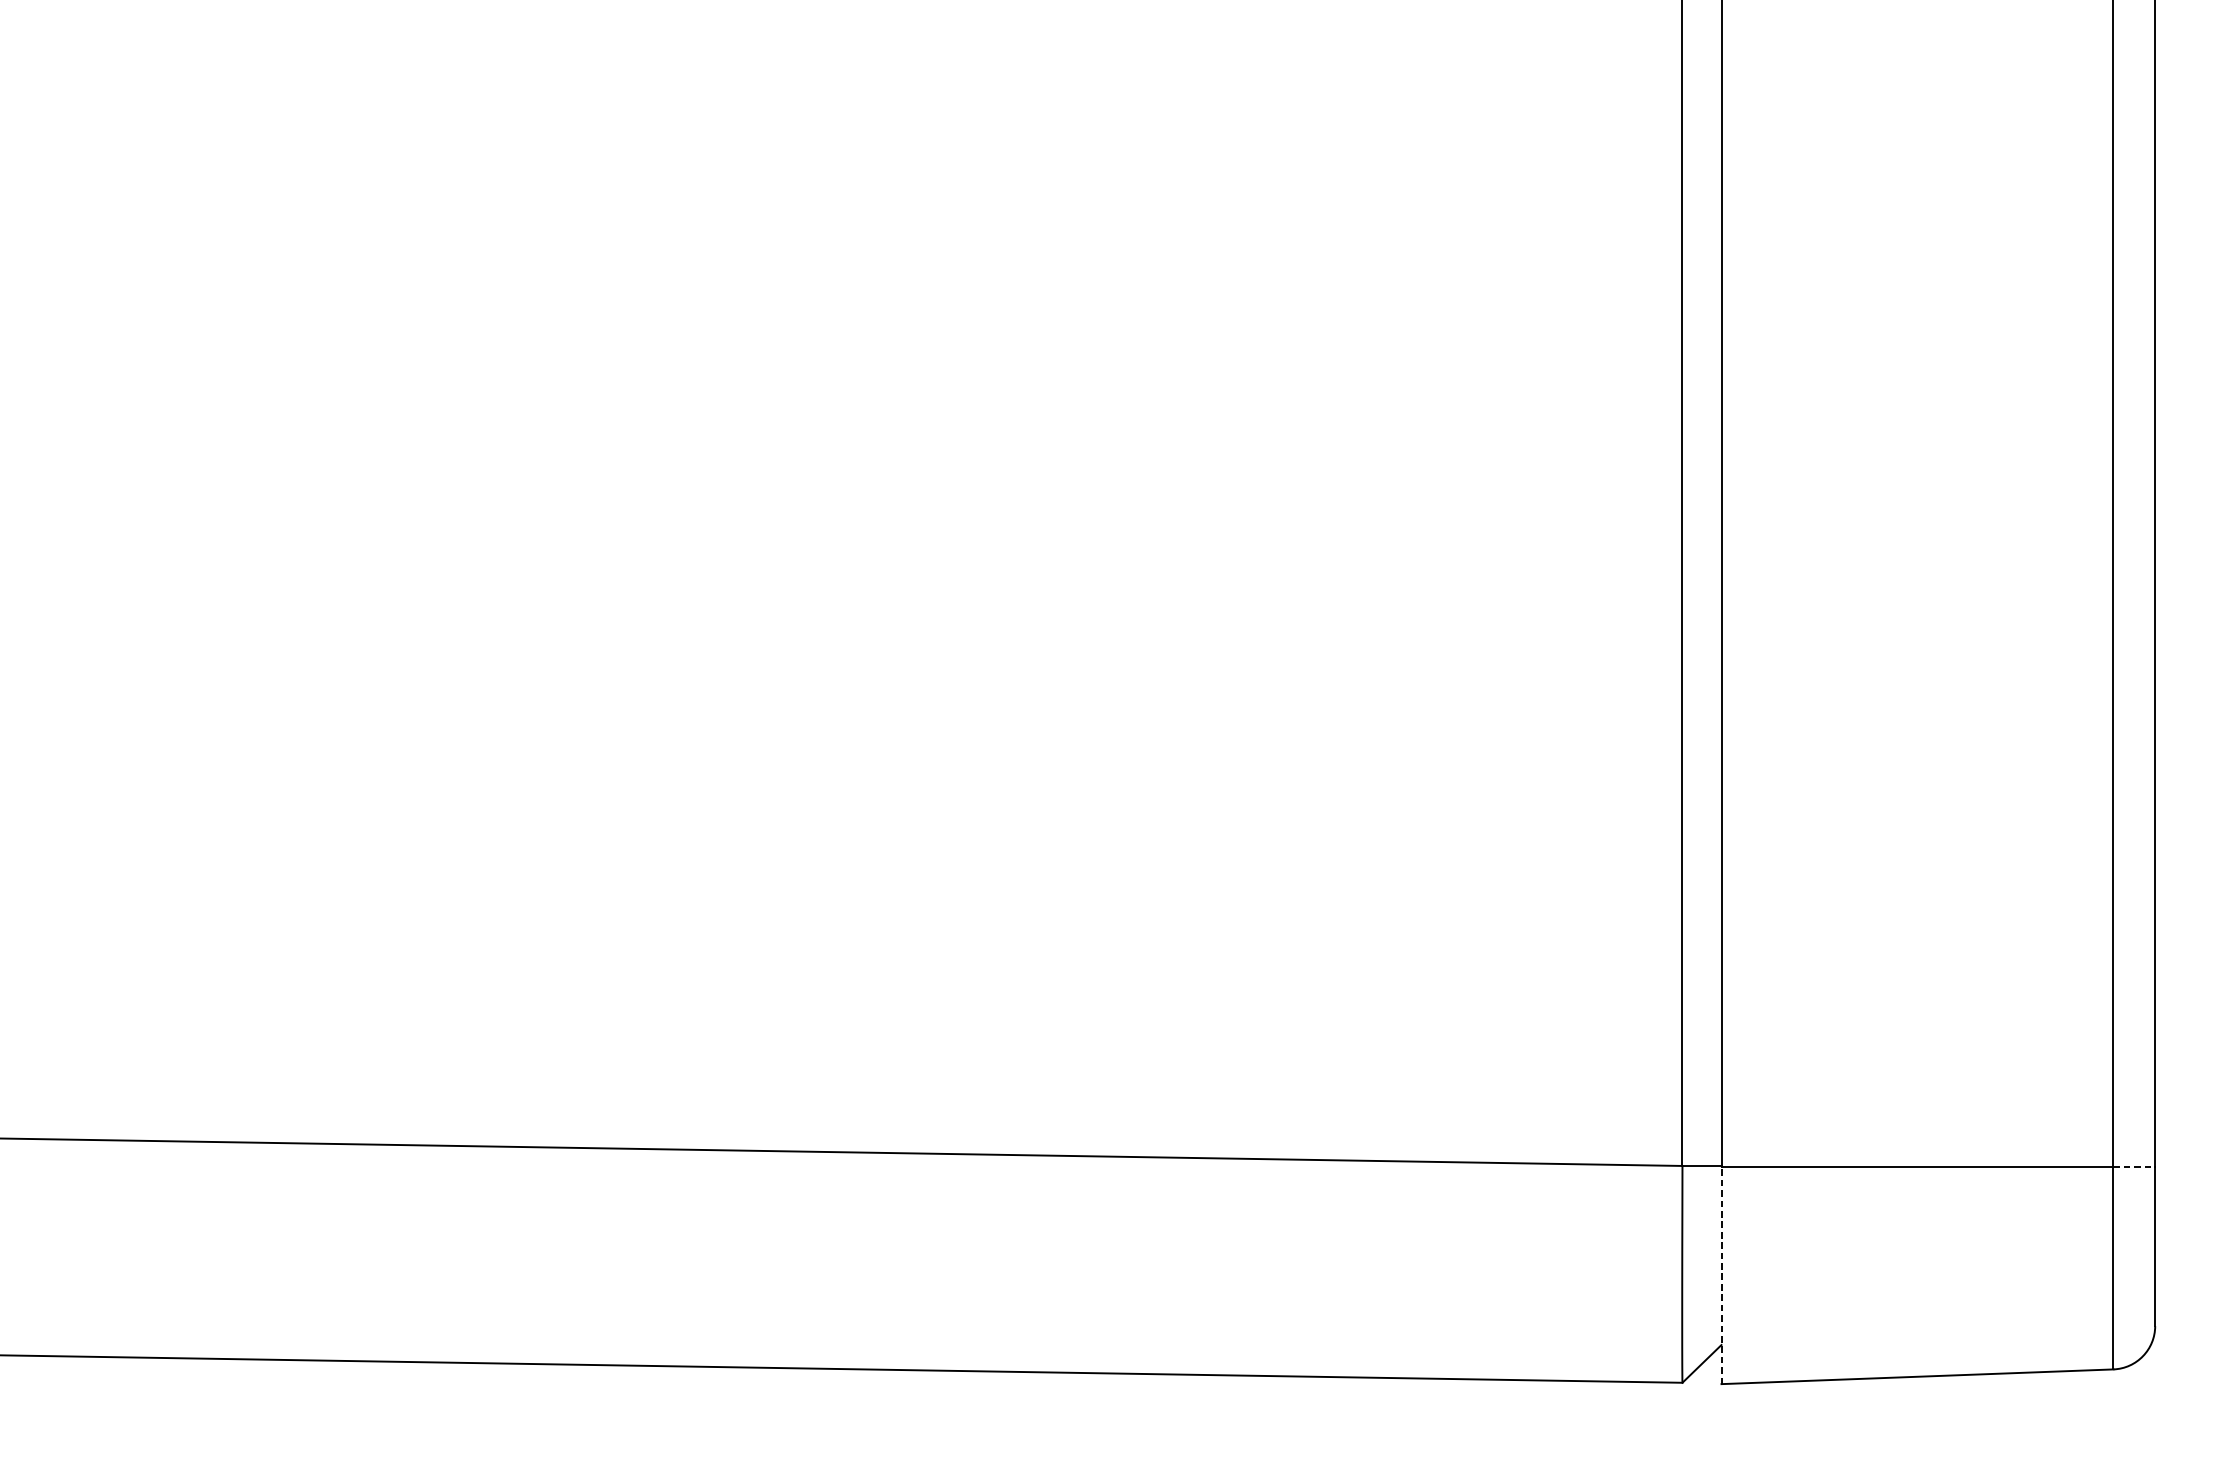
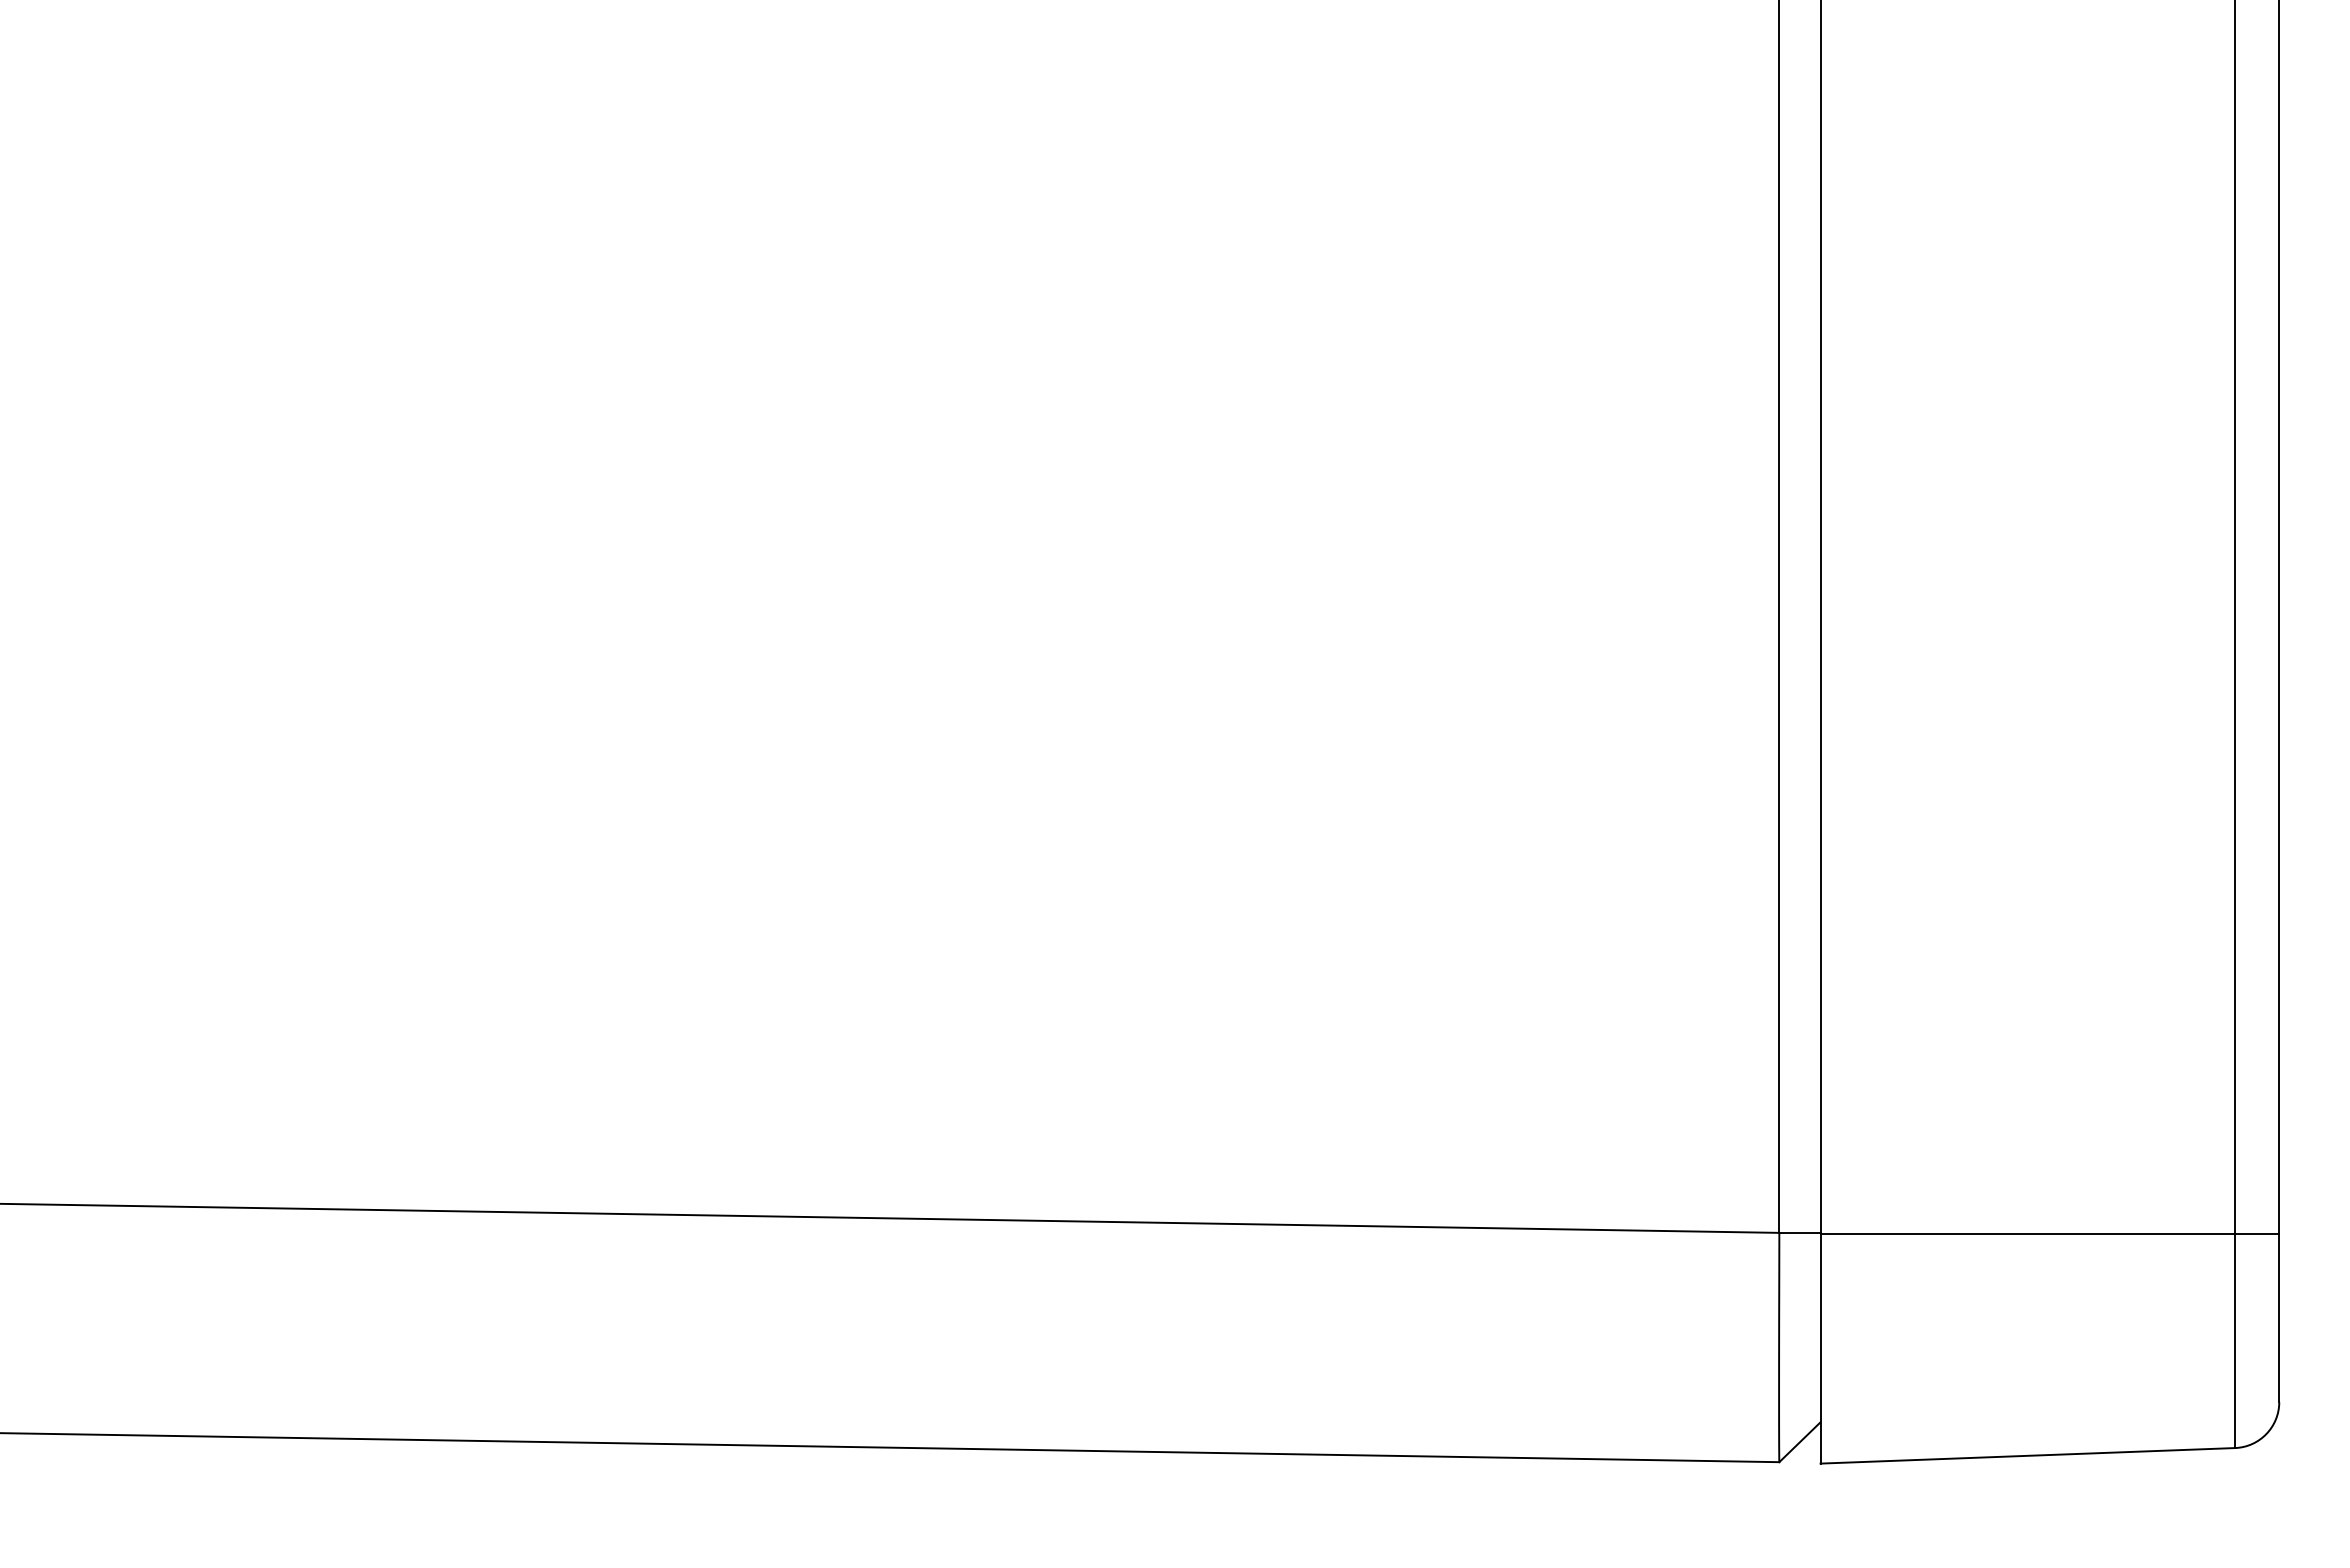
line: (2134, 1167) -> (2257, 1234), dashed -> solid
line: (1721, 1275) -> (1820, 1348), dashed -> solid

